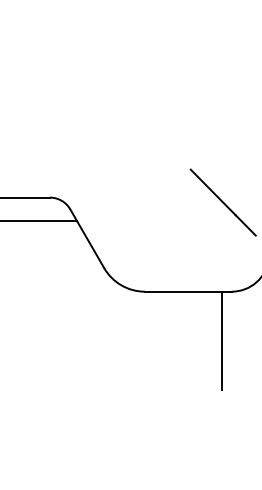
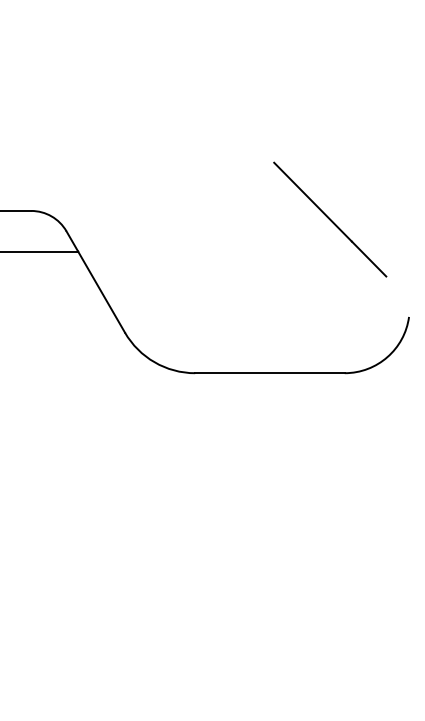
line: (222, 340) -> (328, 457), removed

